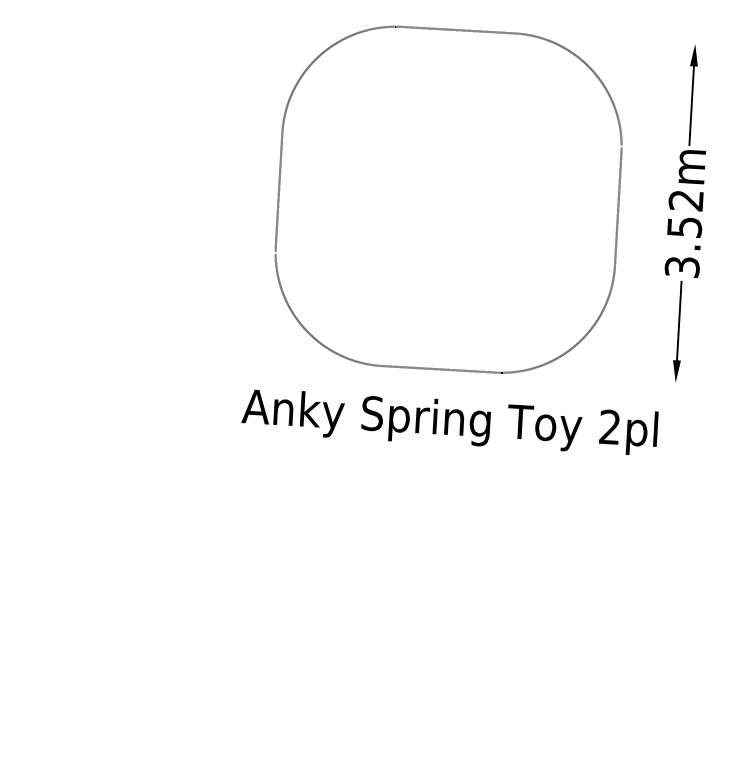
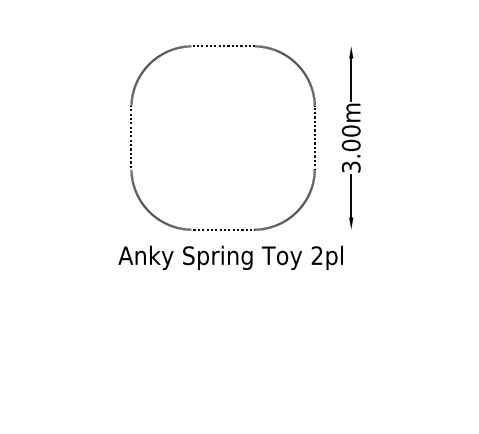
text: (684, 214) -> (350, 138), 3.52m -> 3.00m

